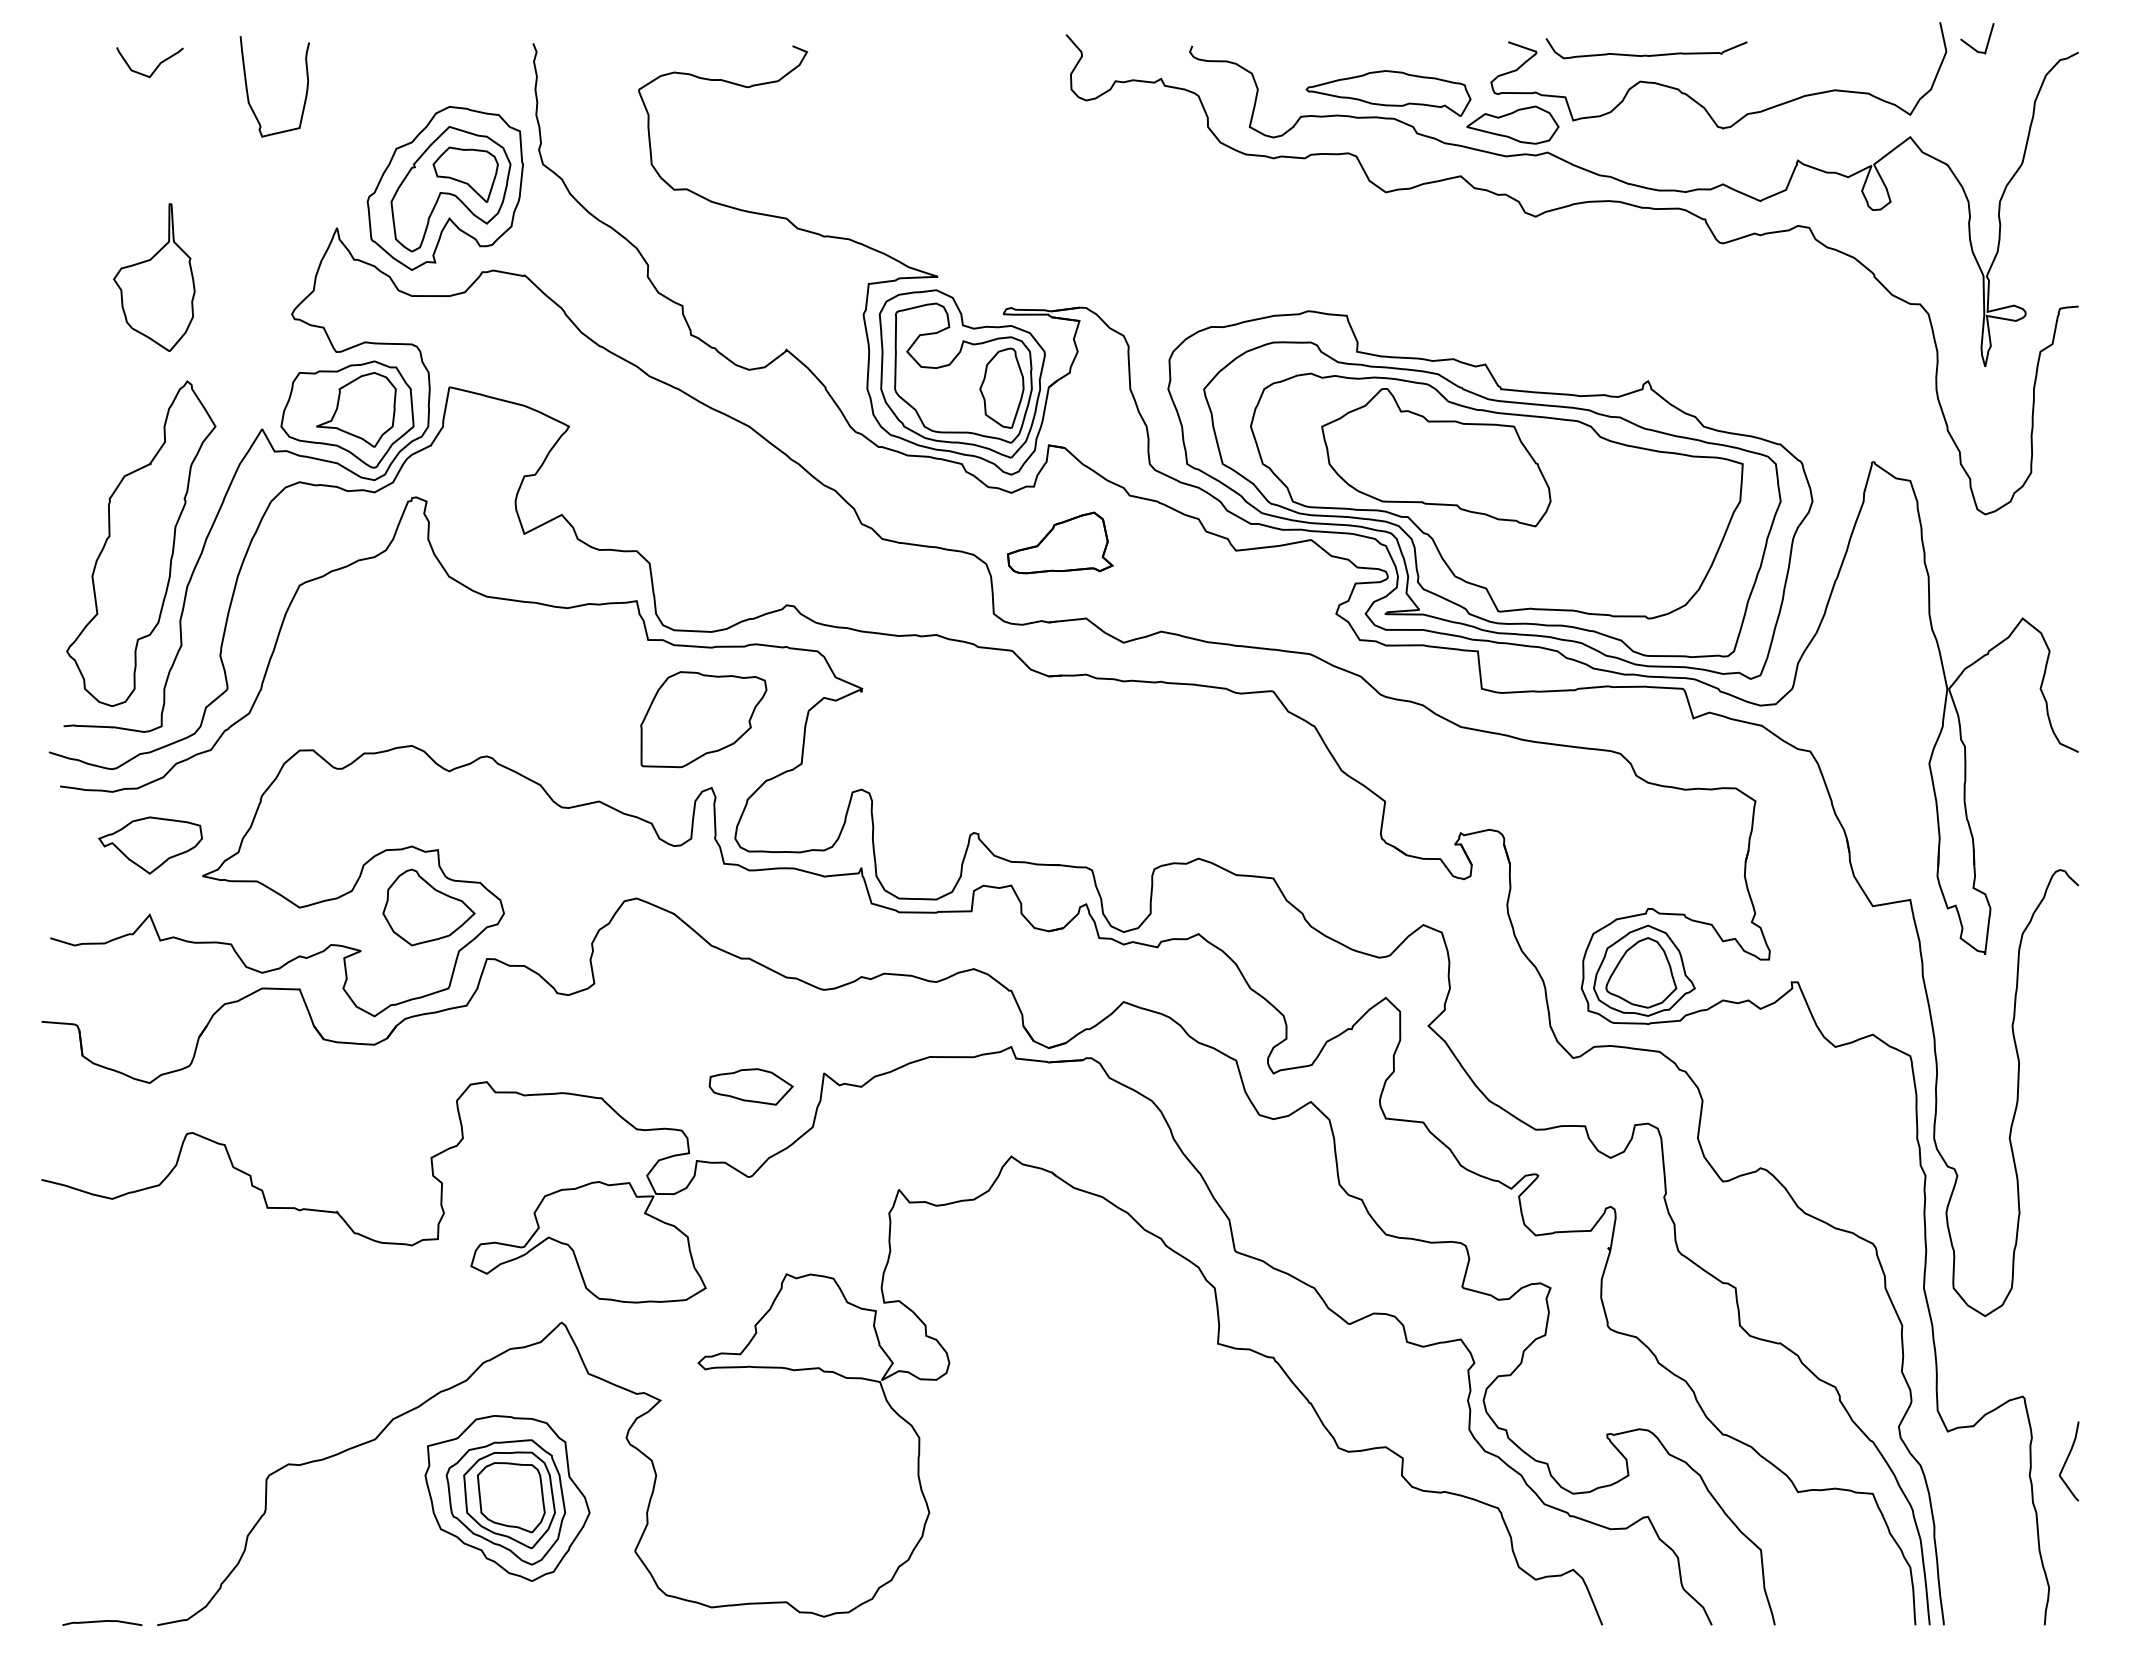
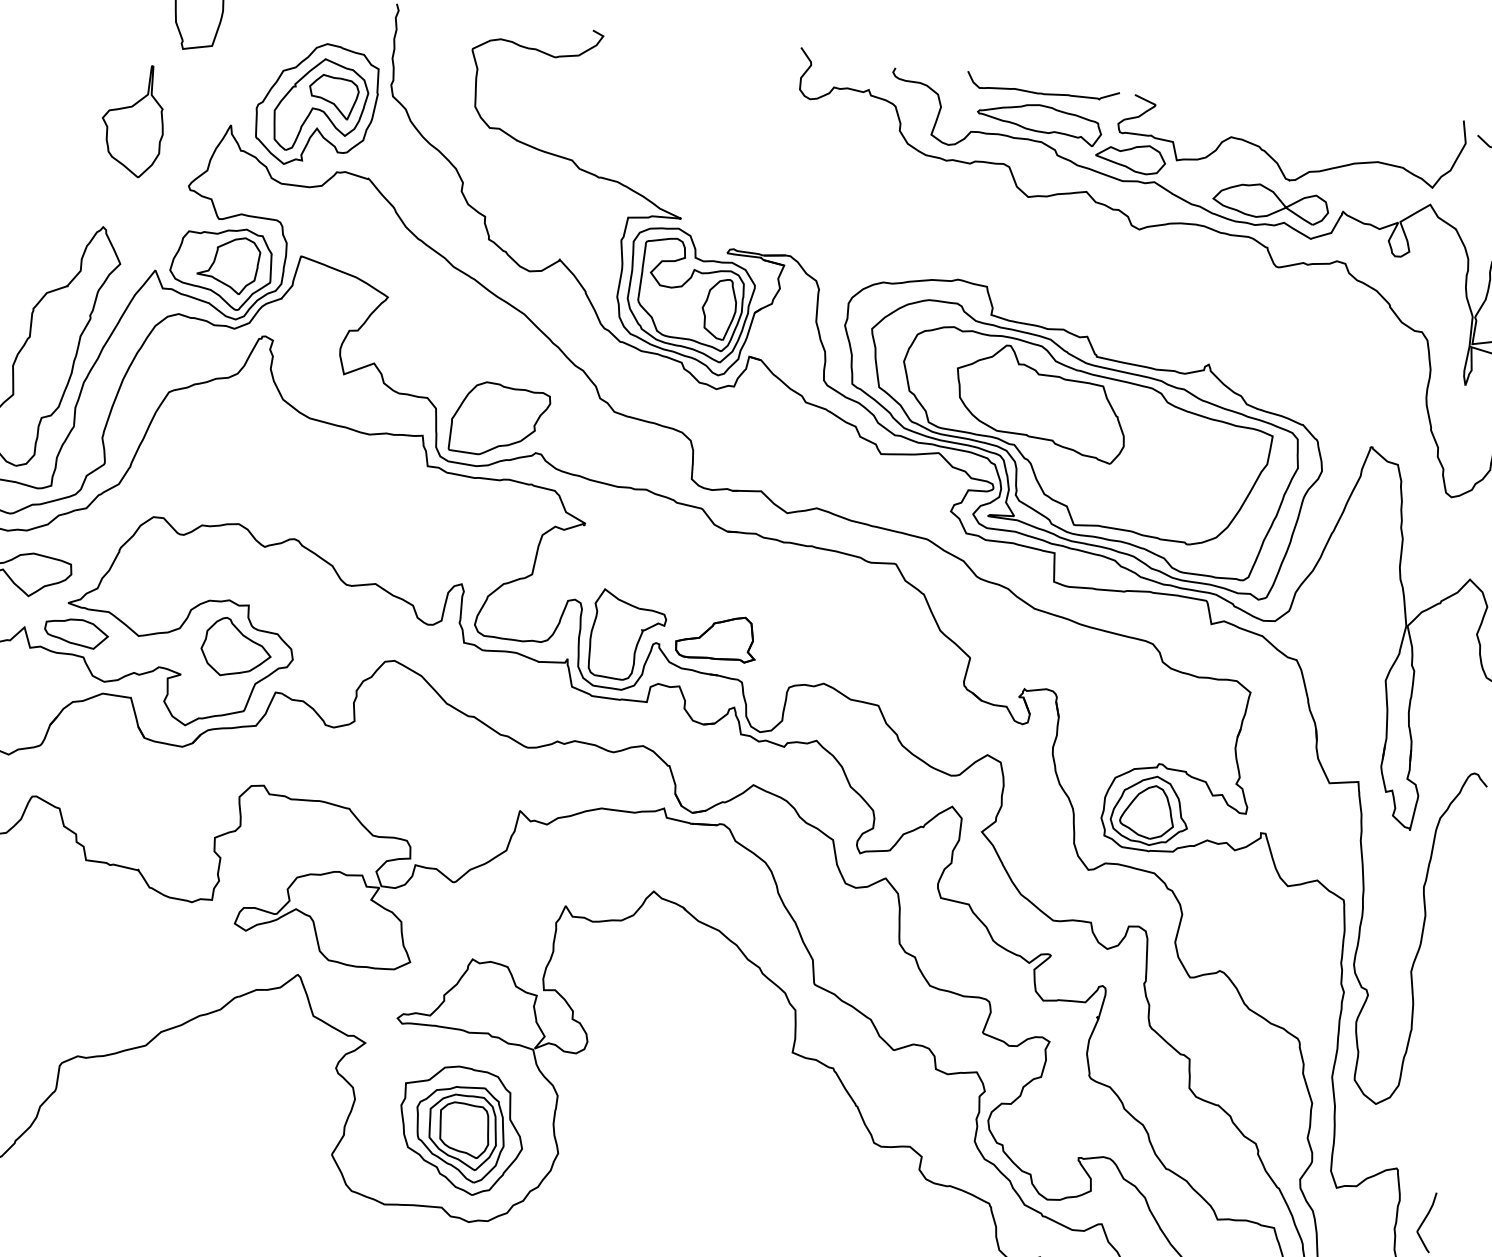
curve: (1646, 54) -> (1042, 92), moved
part: (1702, 160) -> (1270, 202), added
part: (154, 277) -> (133, 120), moved
part: (1060, 542) -> (717, 637), moved
part: (703, 719) -> (499, 420), moved
part: (935, 828) -> (627, 636), added
part: (750, 1086) -> (75, 632), moved
part: (507, 1498) -> (461, 1130), moved

